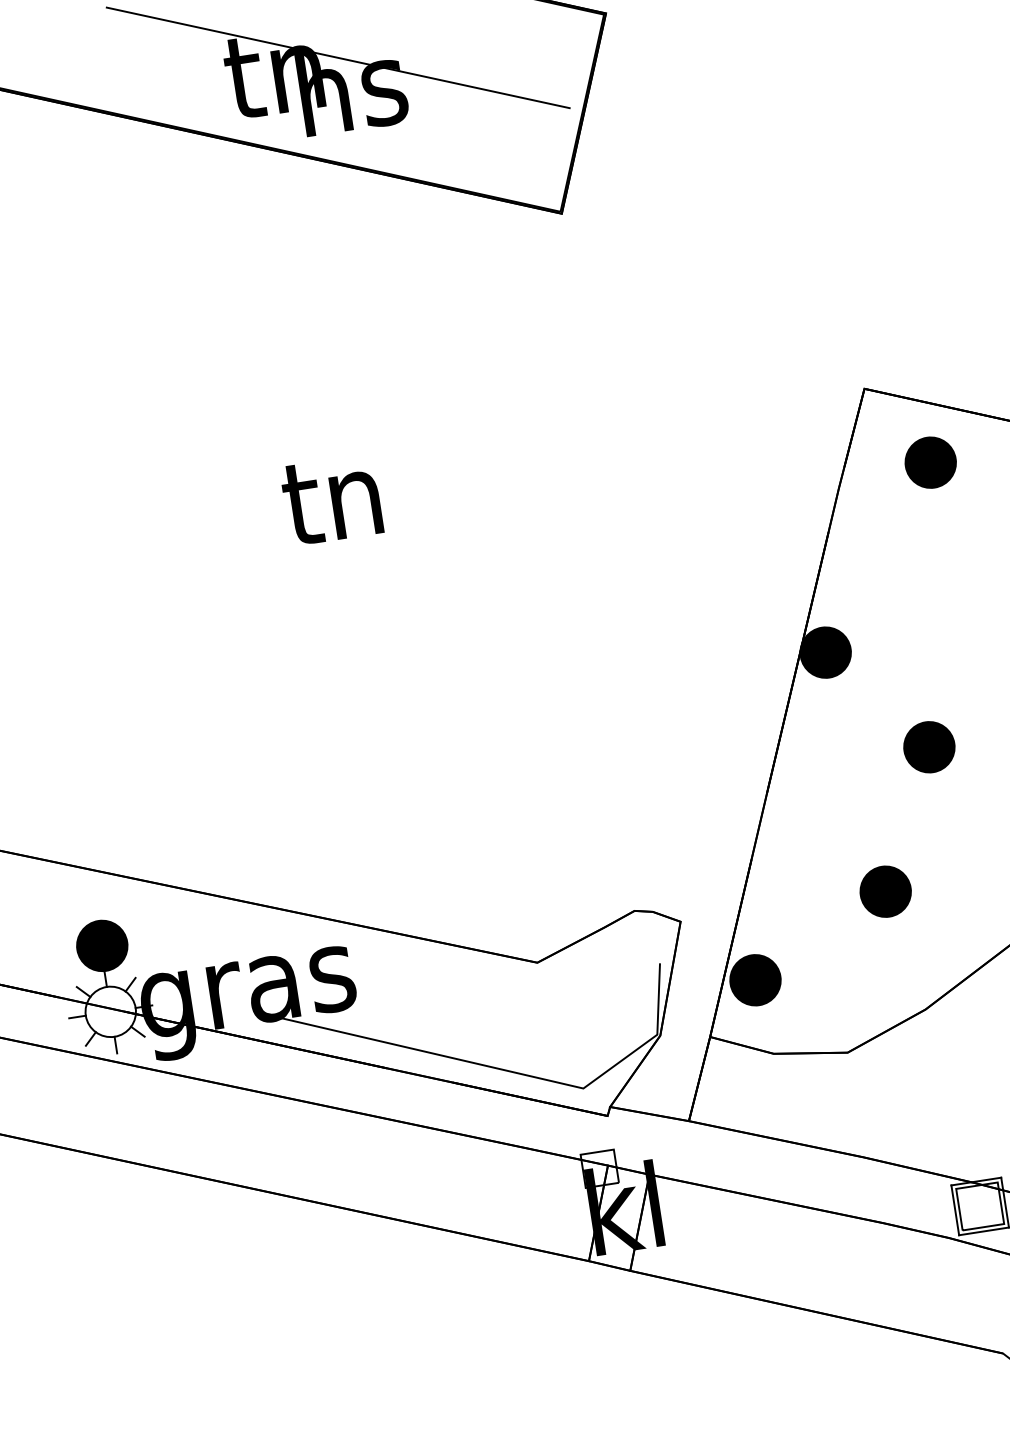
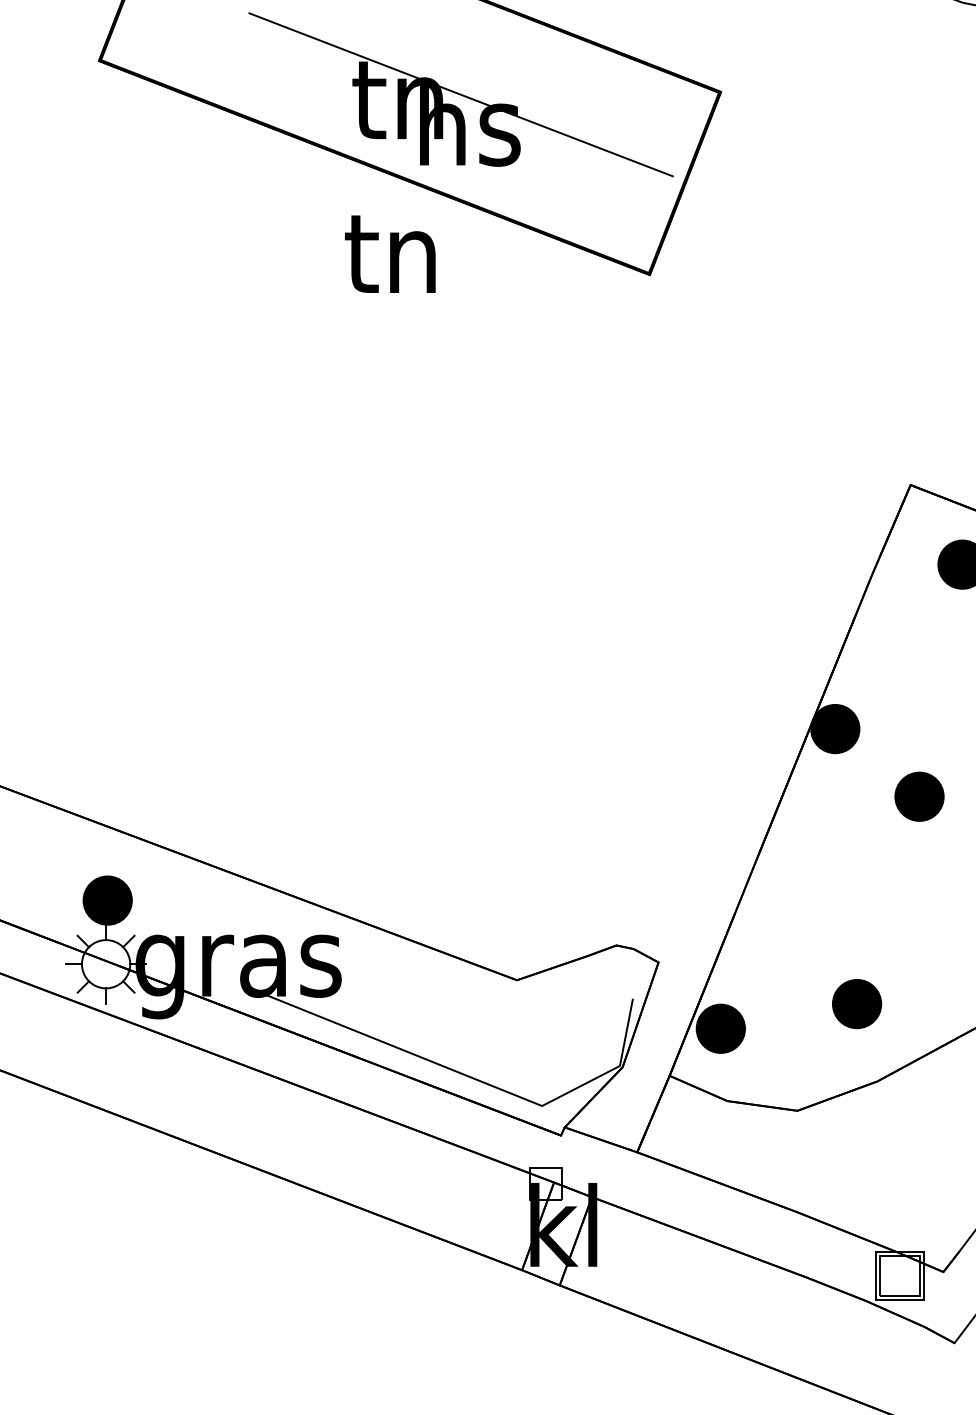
text: (331, 499) -> (390, 253), moved
part: (929, 746) -> (919, 796), moved
part: (886, 892) -> (857, 1004), moved

